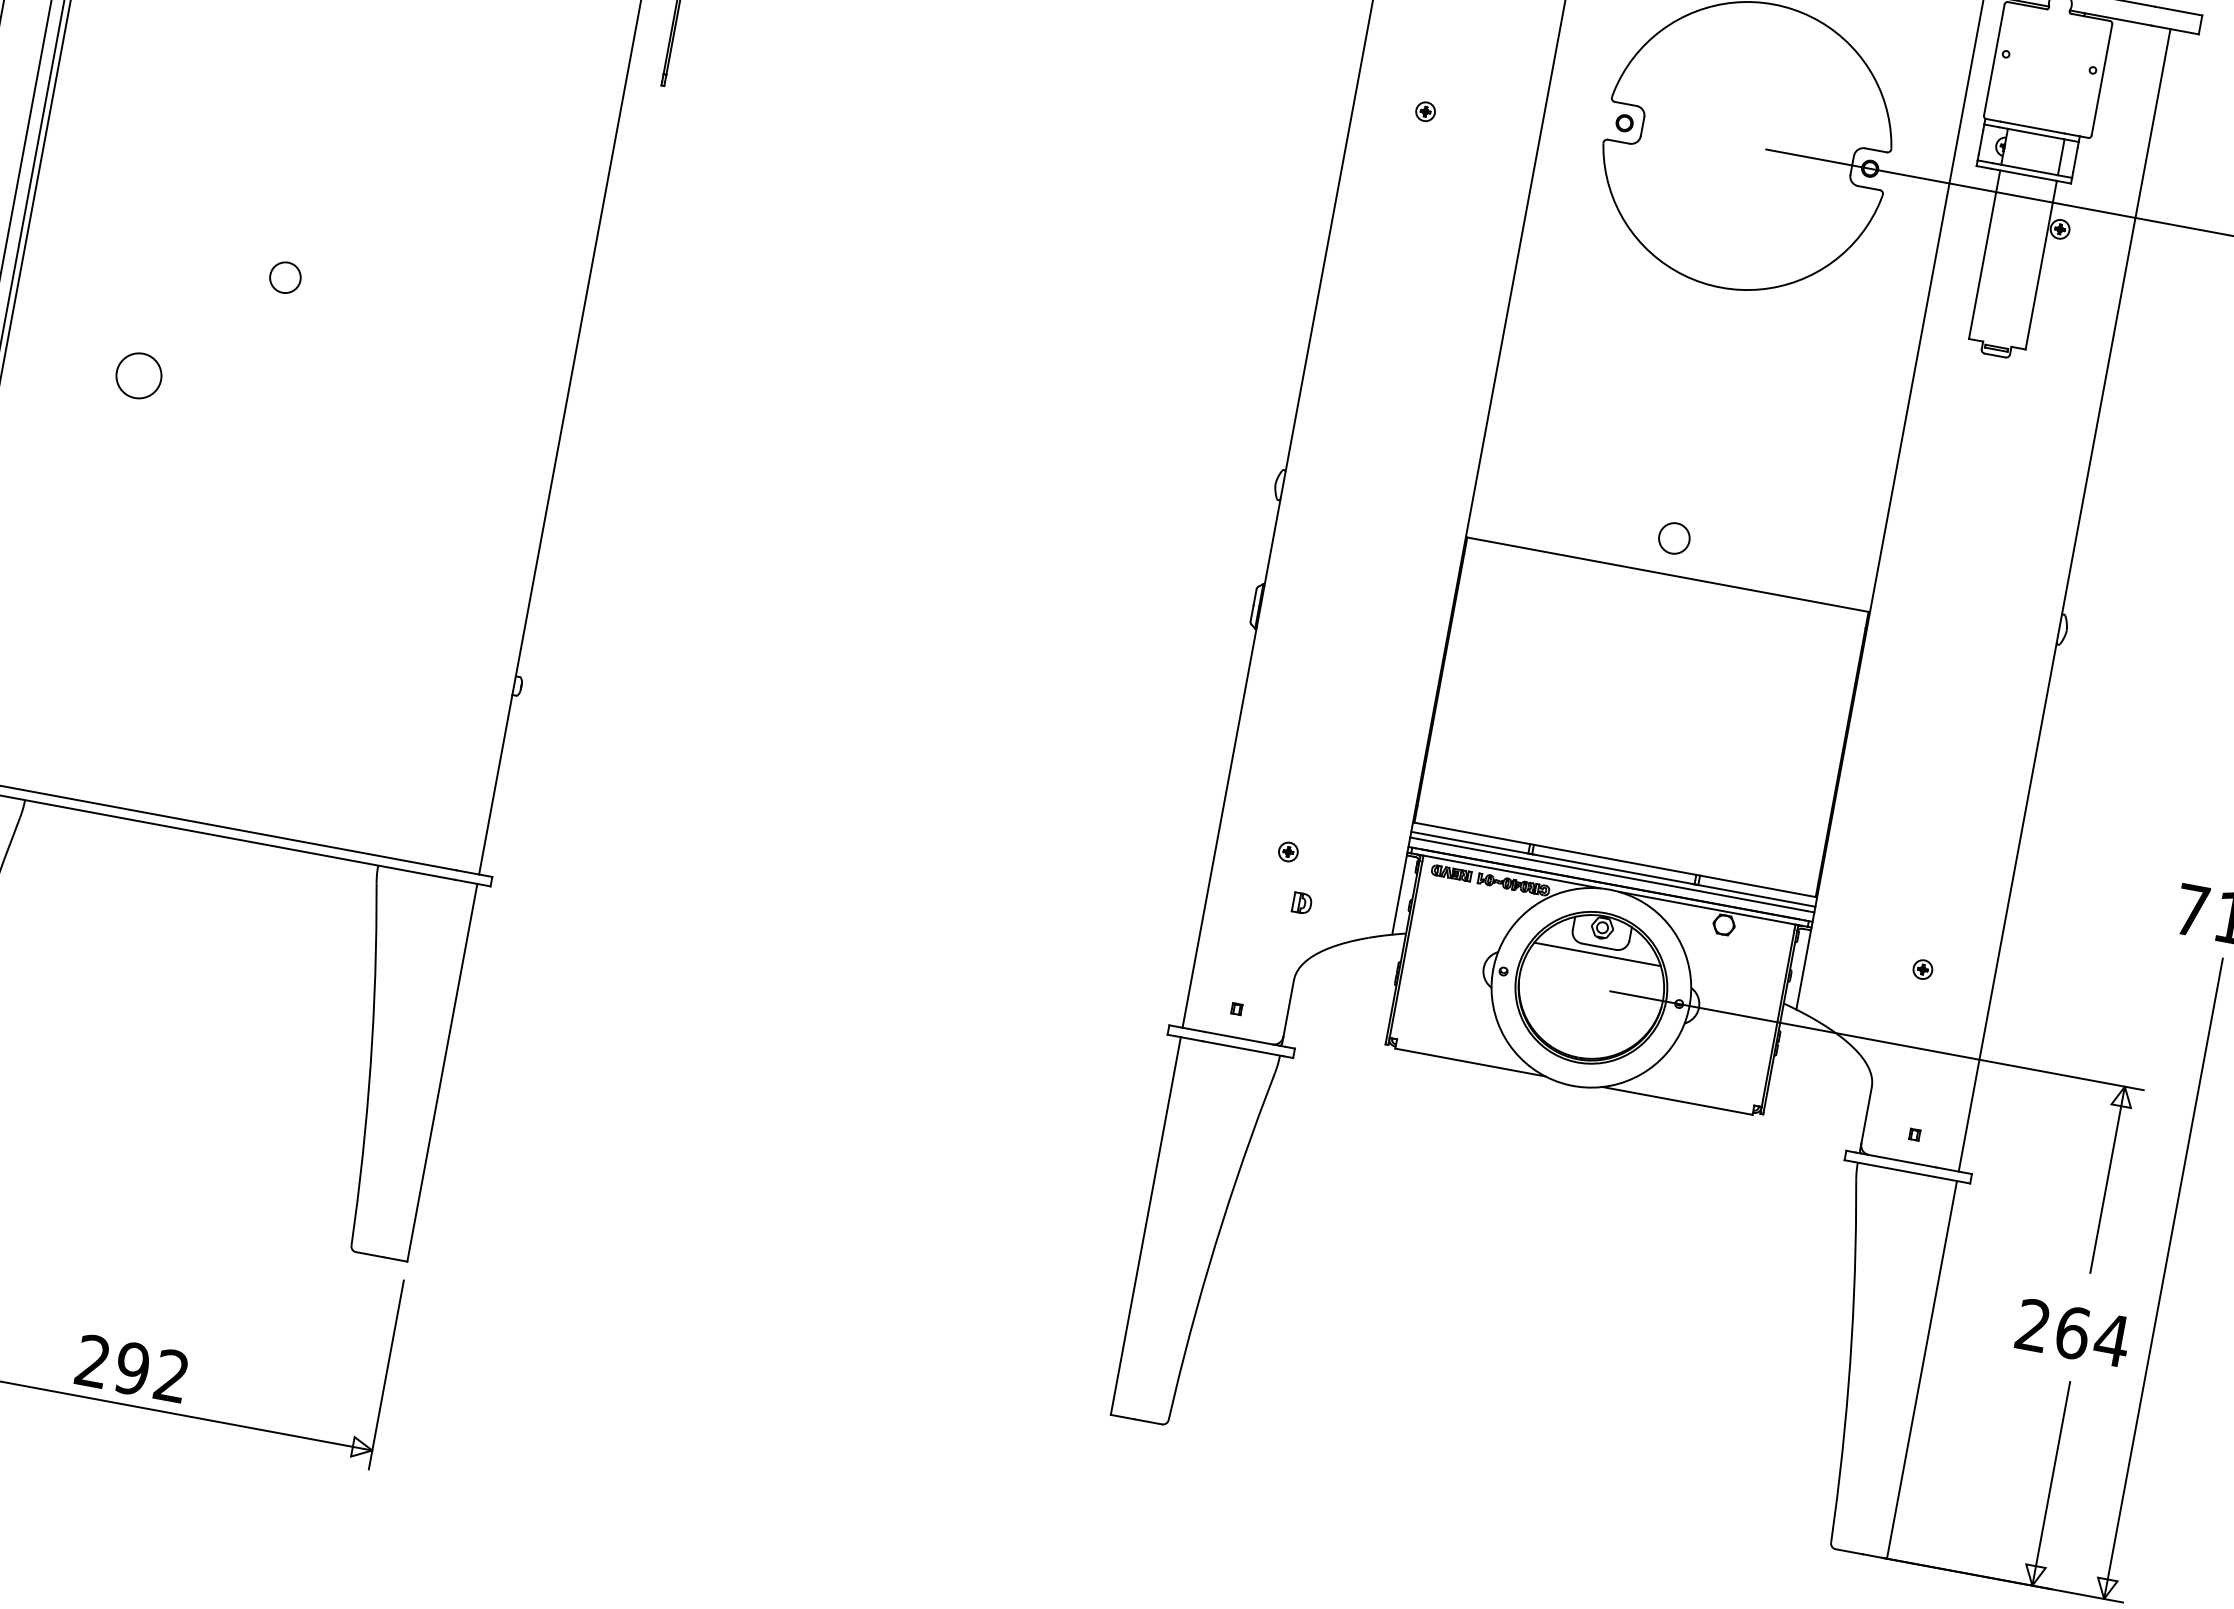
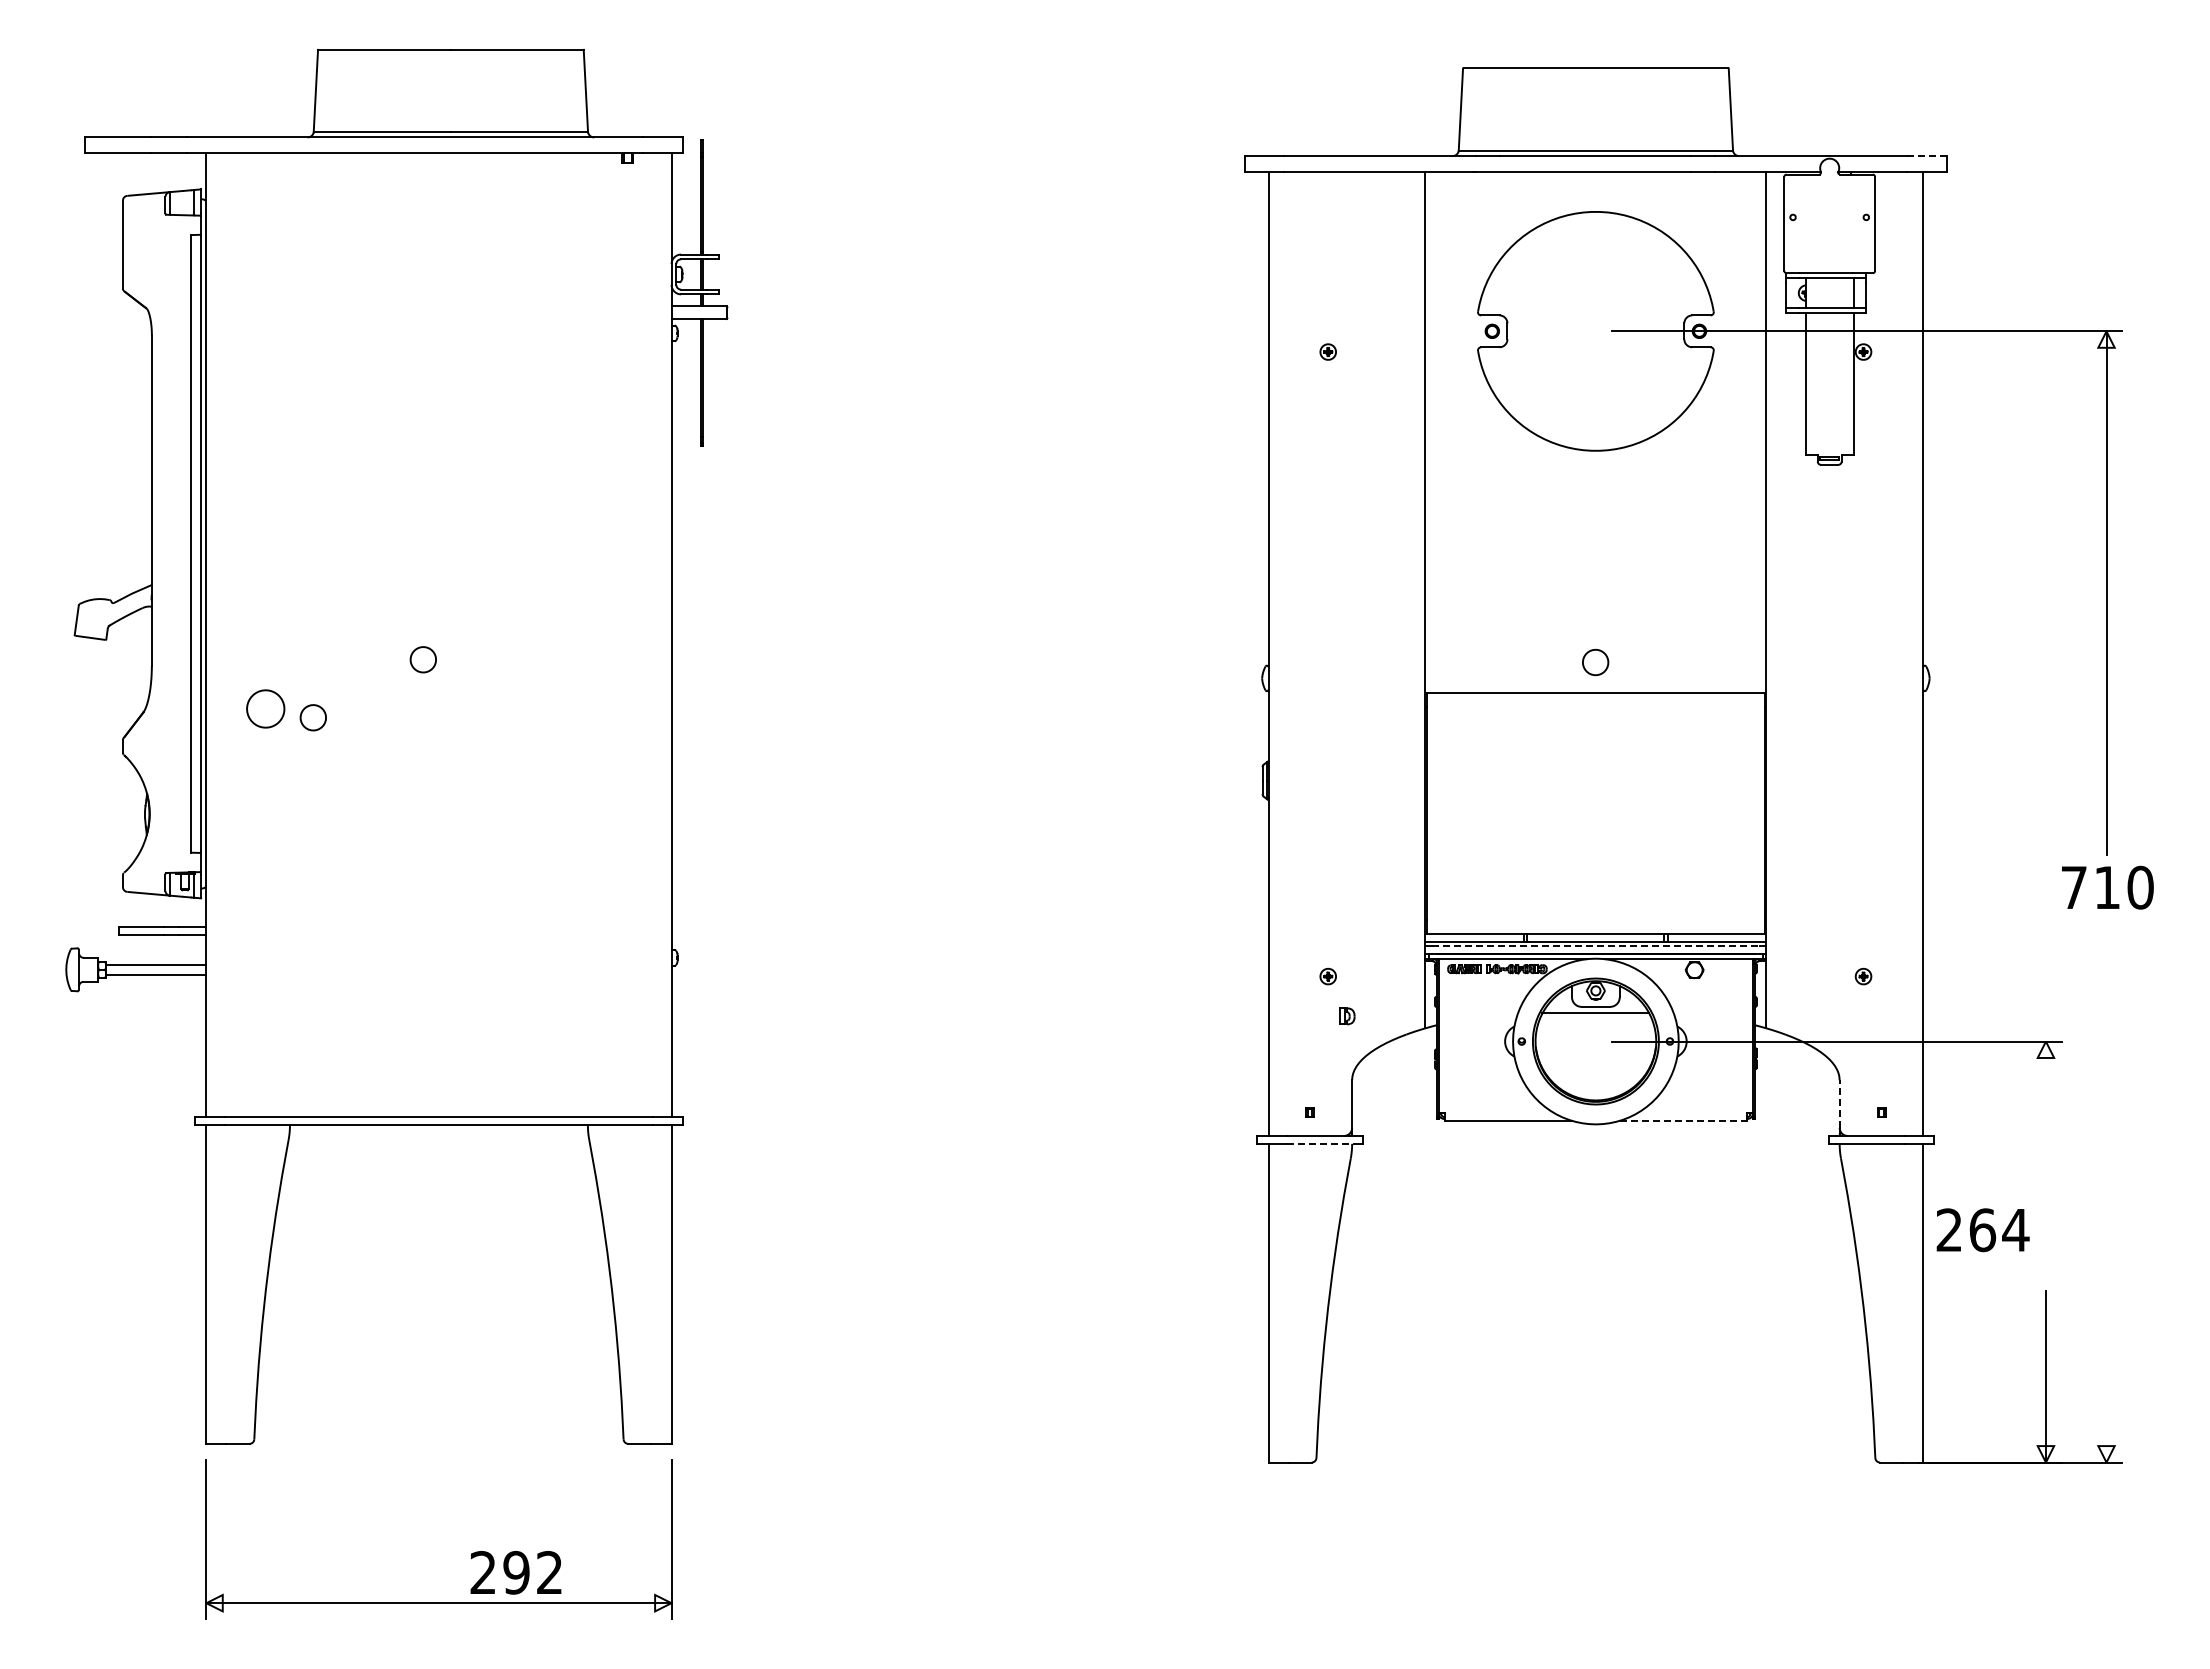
line: (2178, 11) -> (1927, 156), solid -> dashed
part: (141, 321) -> (312, 717), added
part: (138, 375) -> (265, 708), moved
line: (1612, 875) -> (1596, 946), solid -> dashed
line: (1243, 1048) -> (1321, 1143), solid -> dashed
line: (1677, 1100) -> (1683, 1120), solid -> dashed
line: (1866, 1115) -> (1839, 1104), solid -> dashed
line: (2107, 1178) -> (2045, 1119), removed
line: (2163, 1278) -> (2106, 1192), removed
text: (2072, 1333) -> (1982, 1230), moved
text: (131, 1368) -> (515, 1572), moved

